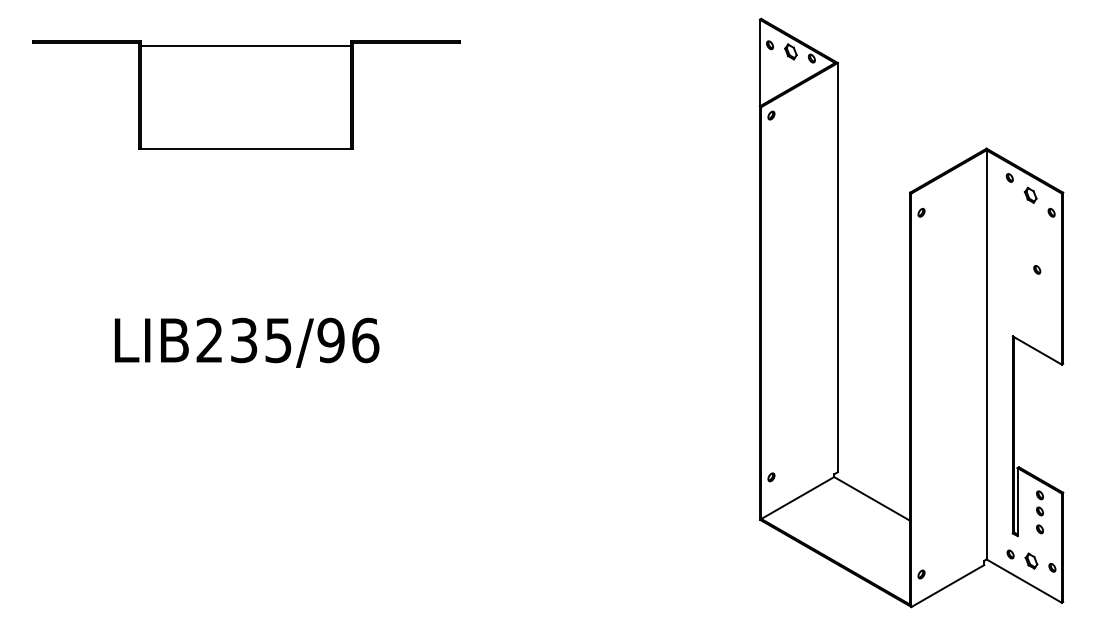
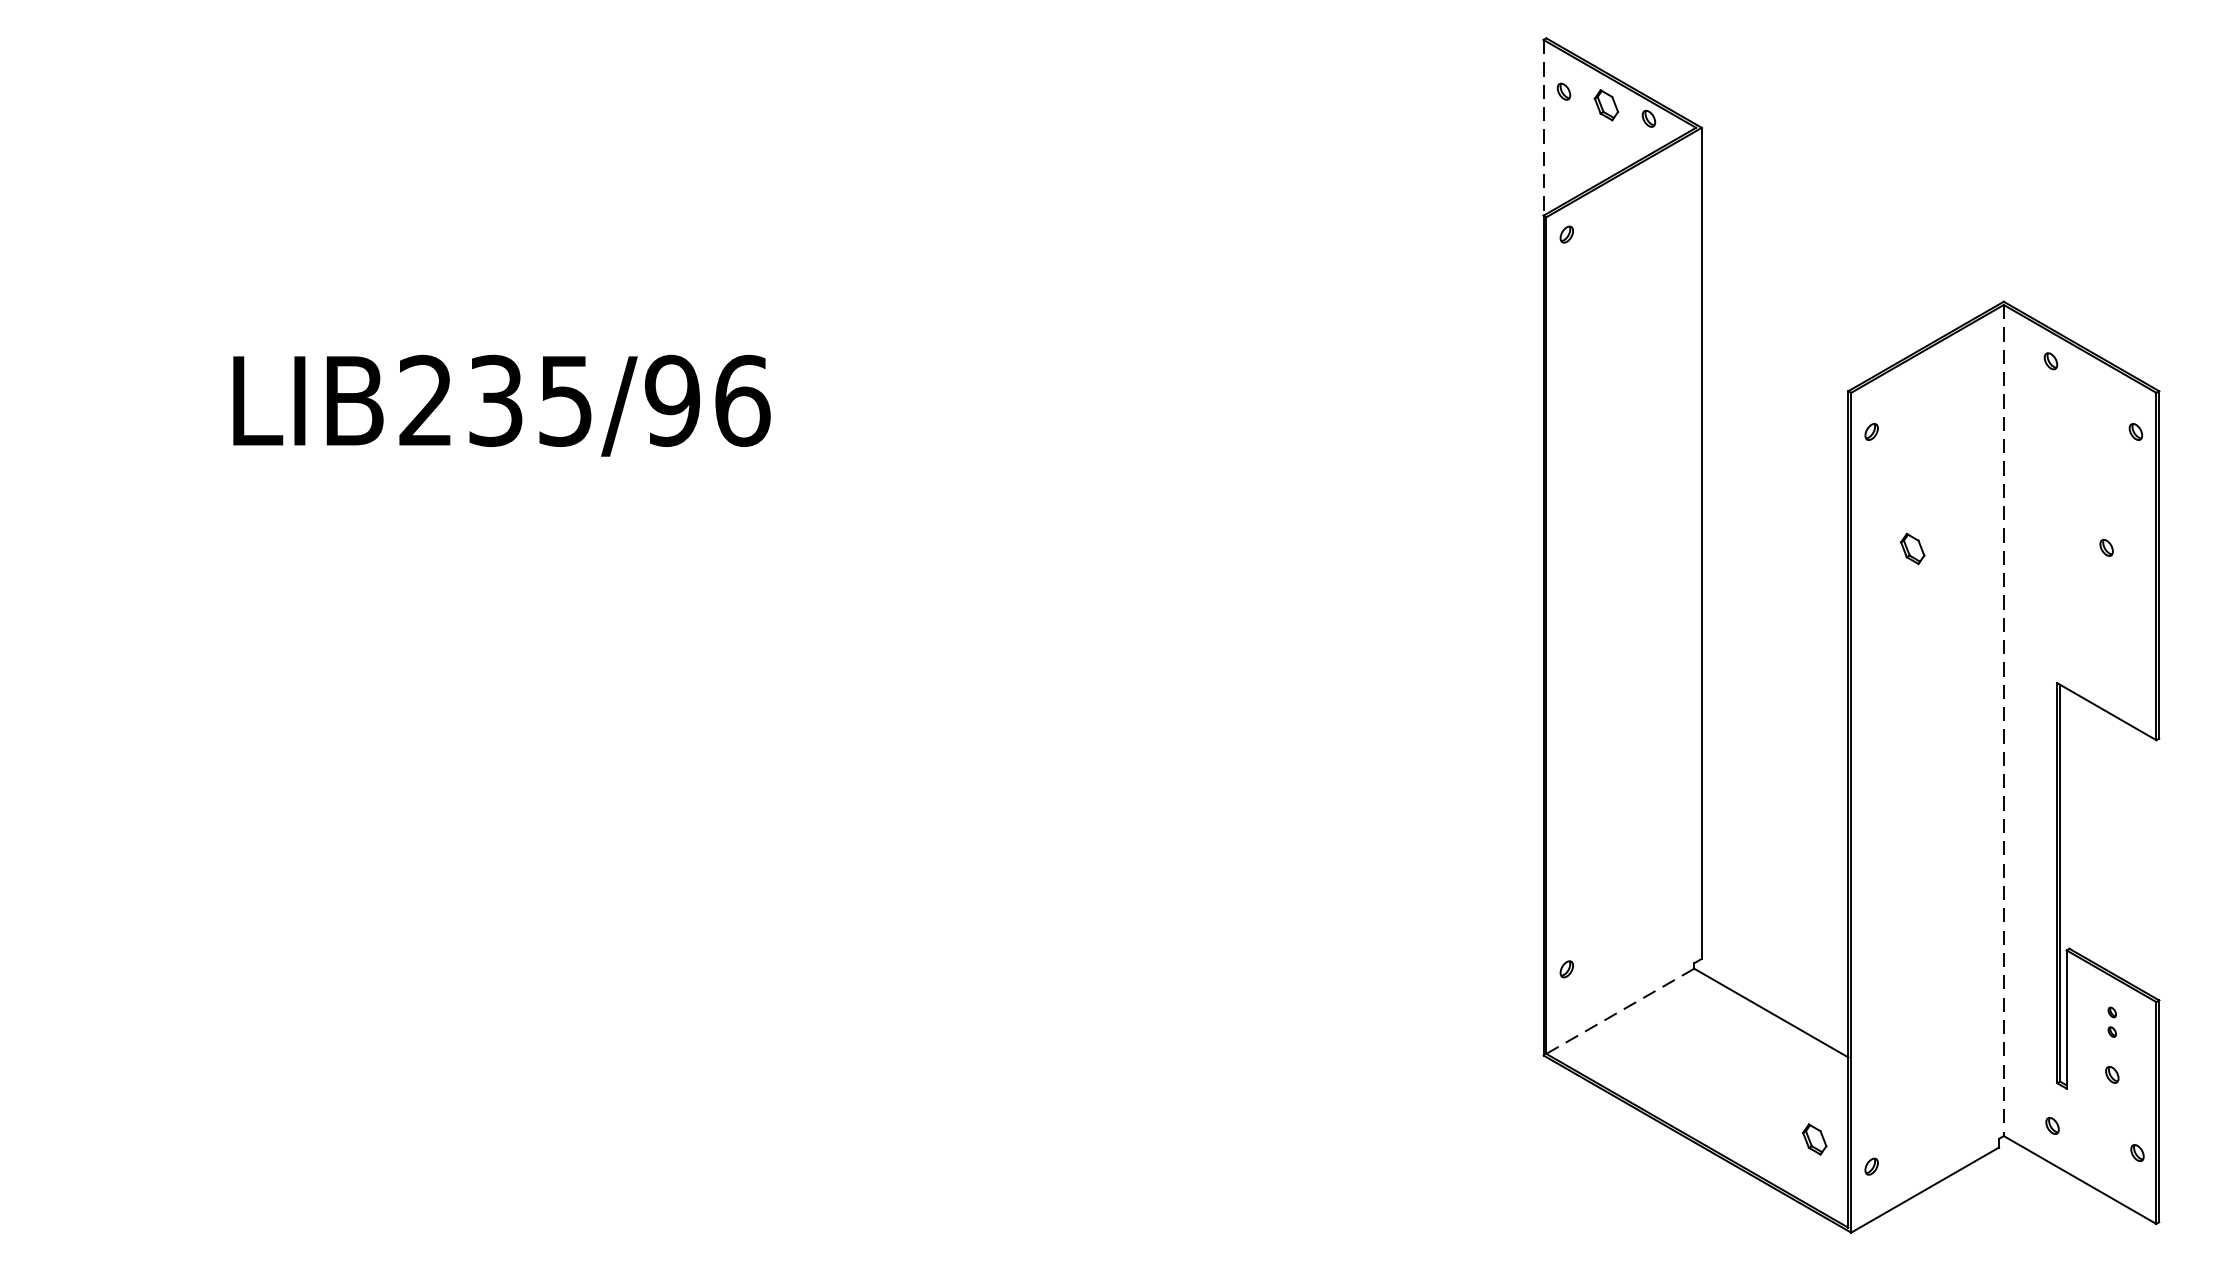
line: (760, 63) -> (1544, 128), solid -> dashed
part: (246, 94) -> (500, 191), removed
part: (1030, 194) -> (1912, 547), moved
text: (247, 342) -> (502, 404), moved
line: (986, 354) -> (2003, 719), solid -> dashed
line: (798, 497) -> (1621, 1010), solid -> dashed
part: (1039, 503) -> (2111, 1022), size x0.6
part: (1031, 560) -> (1814, 1138), moved

